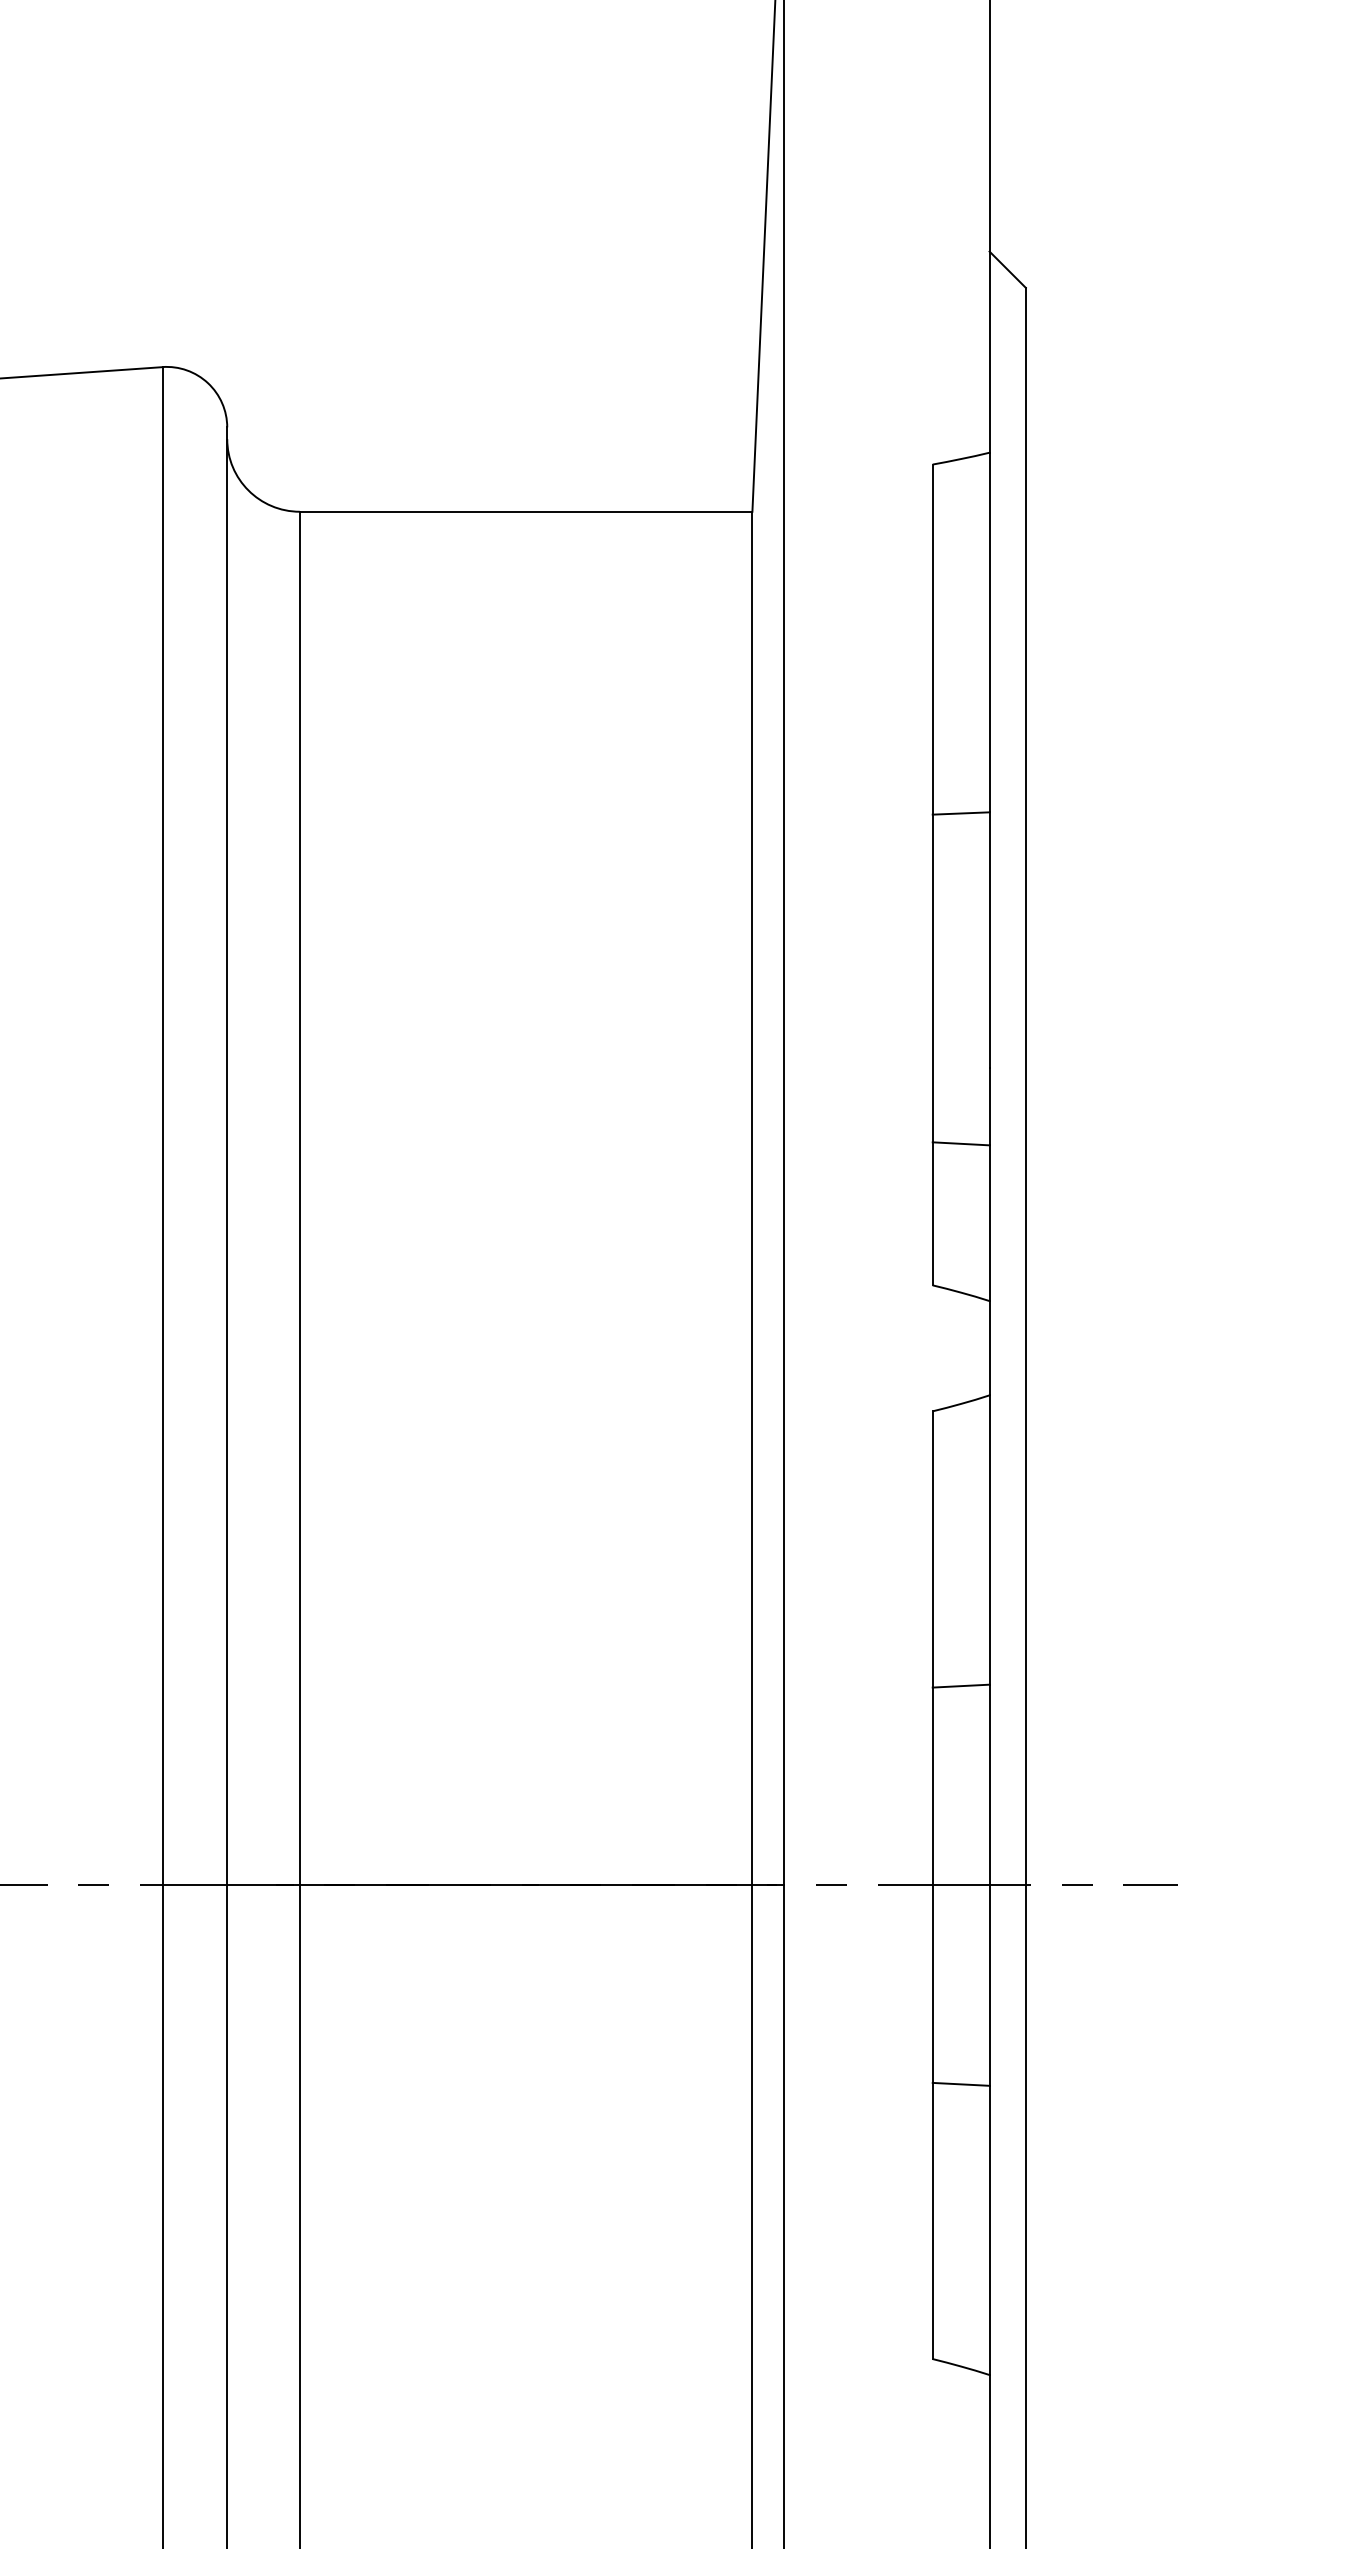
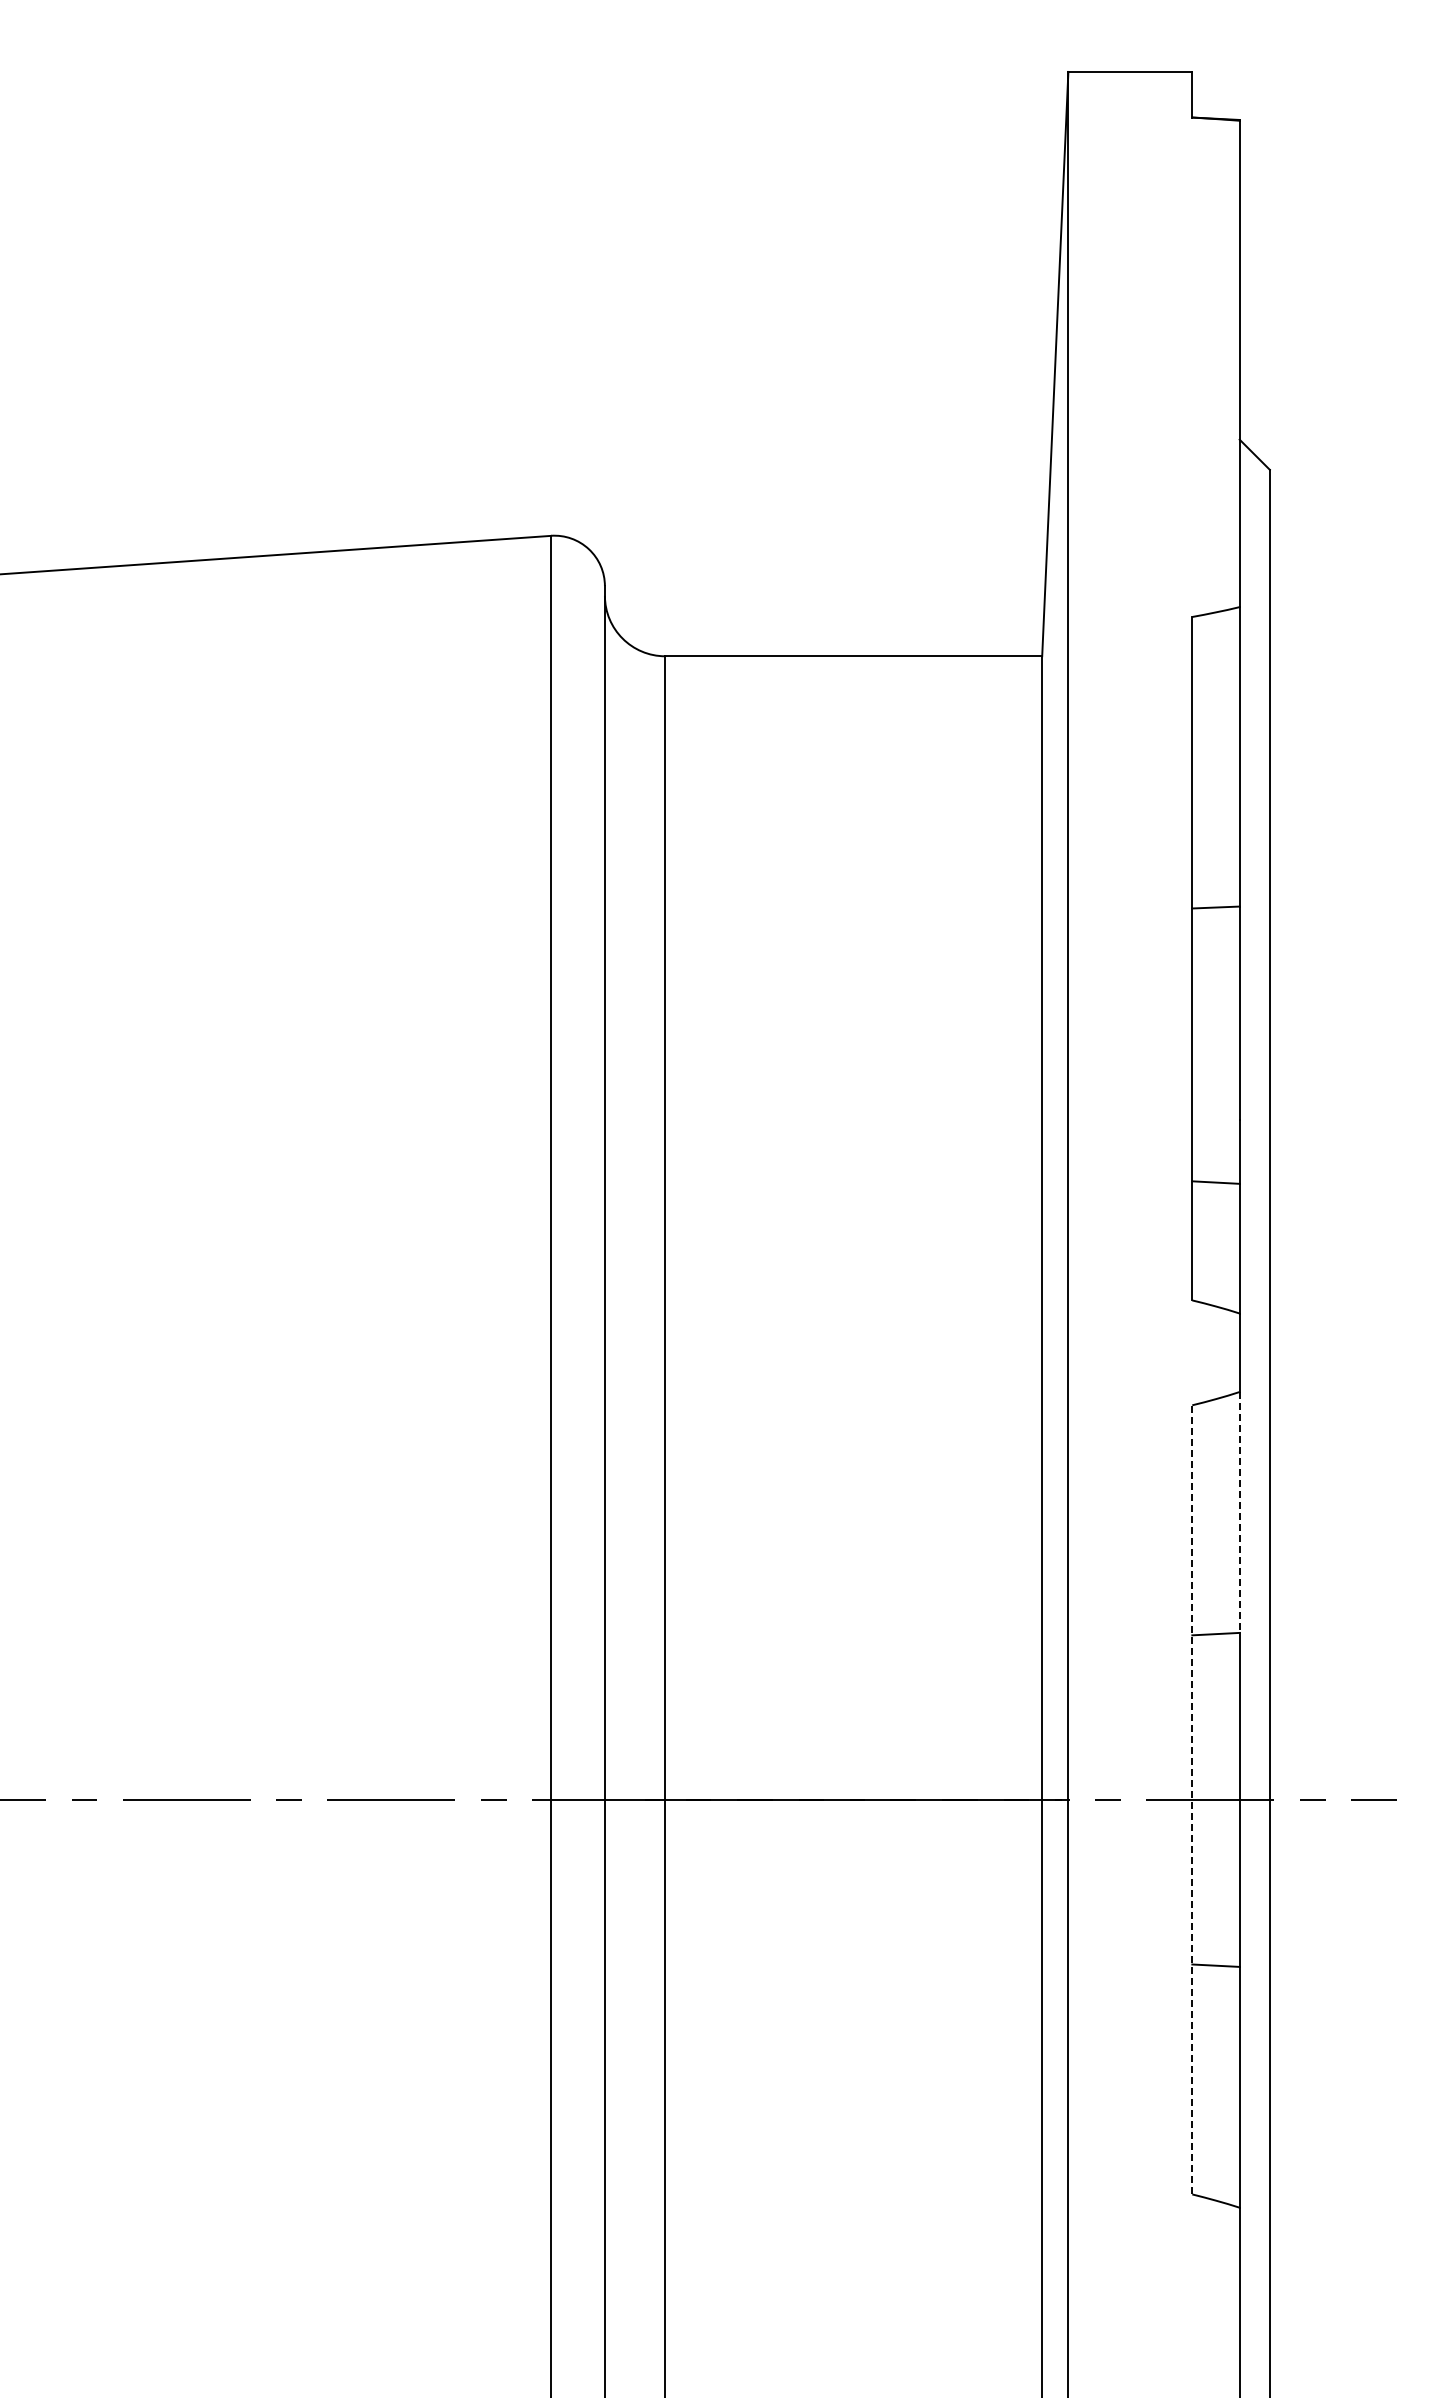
line: (989, 1540) -> (1239, 1512), solid -> dashed
line: (932, 1884) -> (1192, 1799), solid -> dashed

